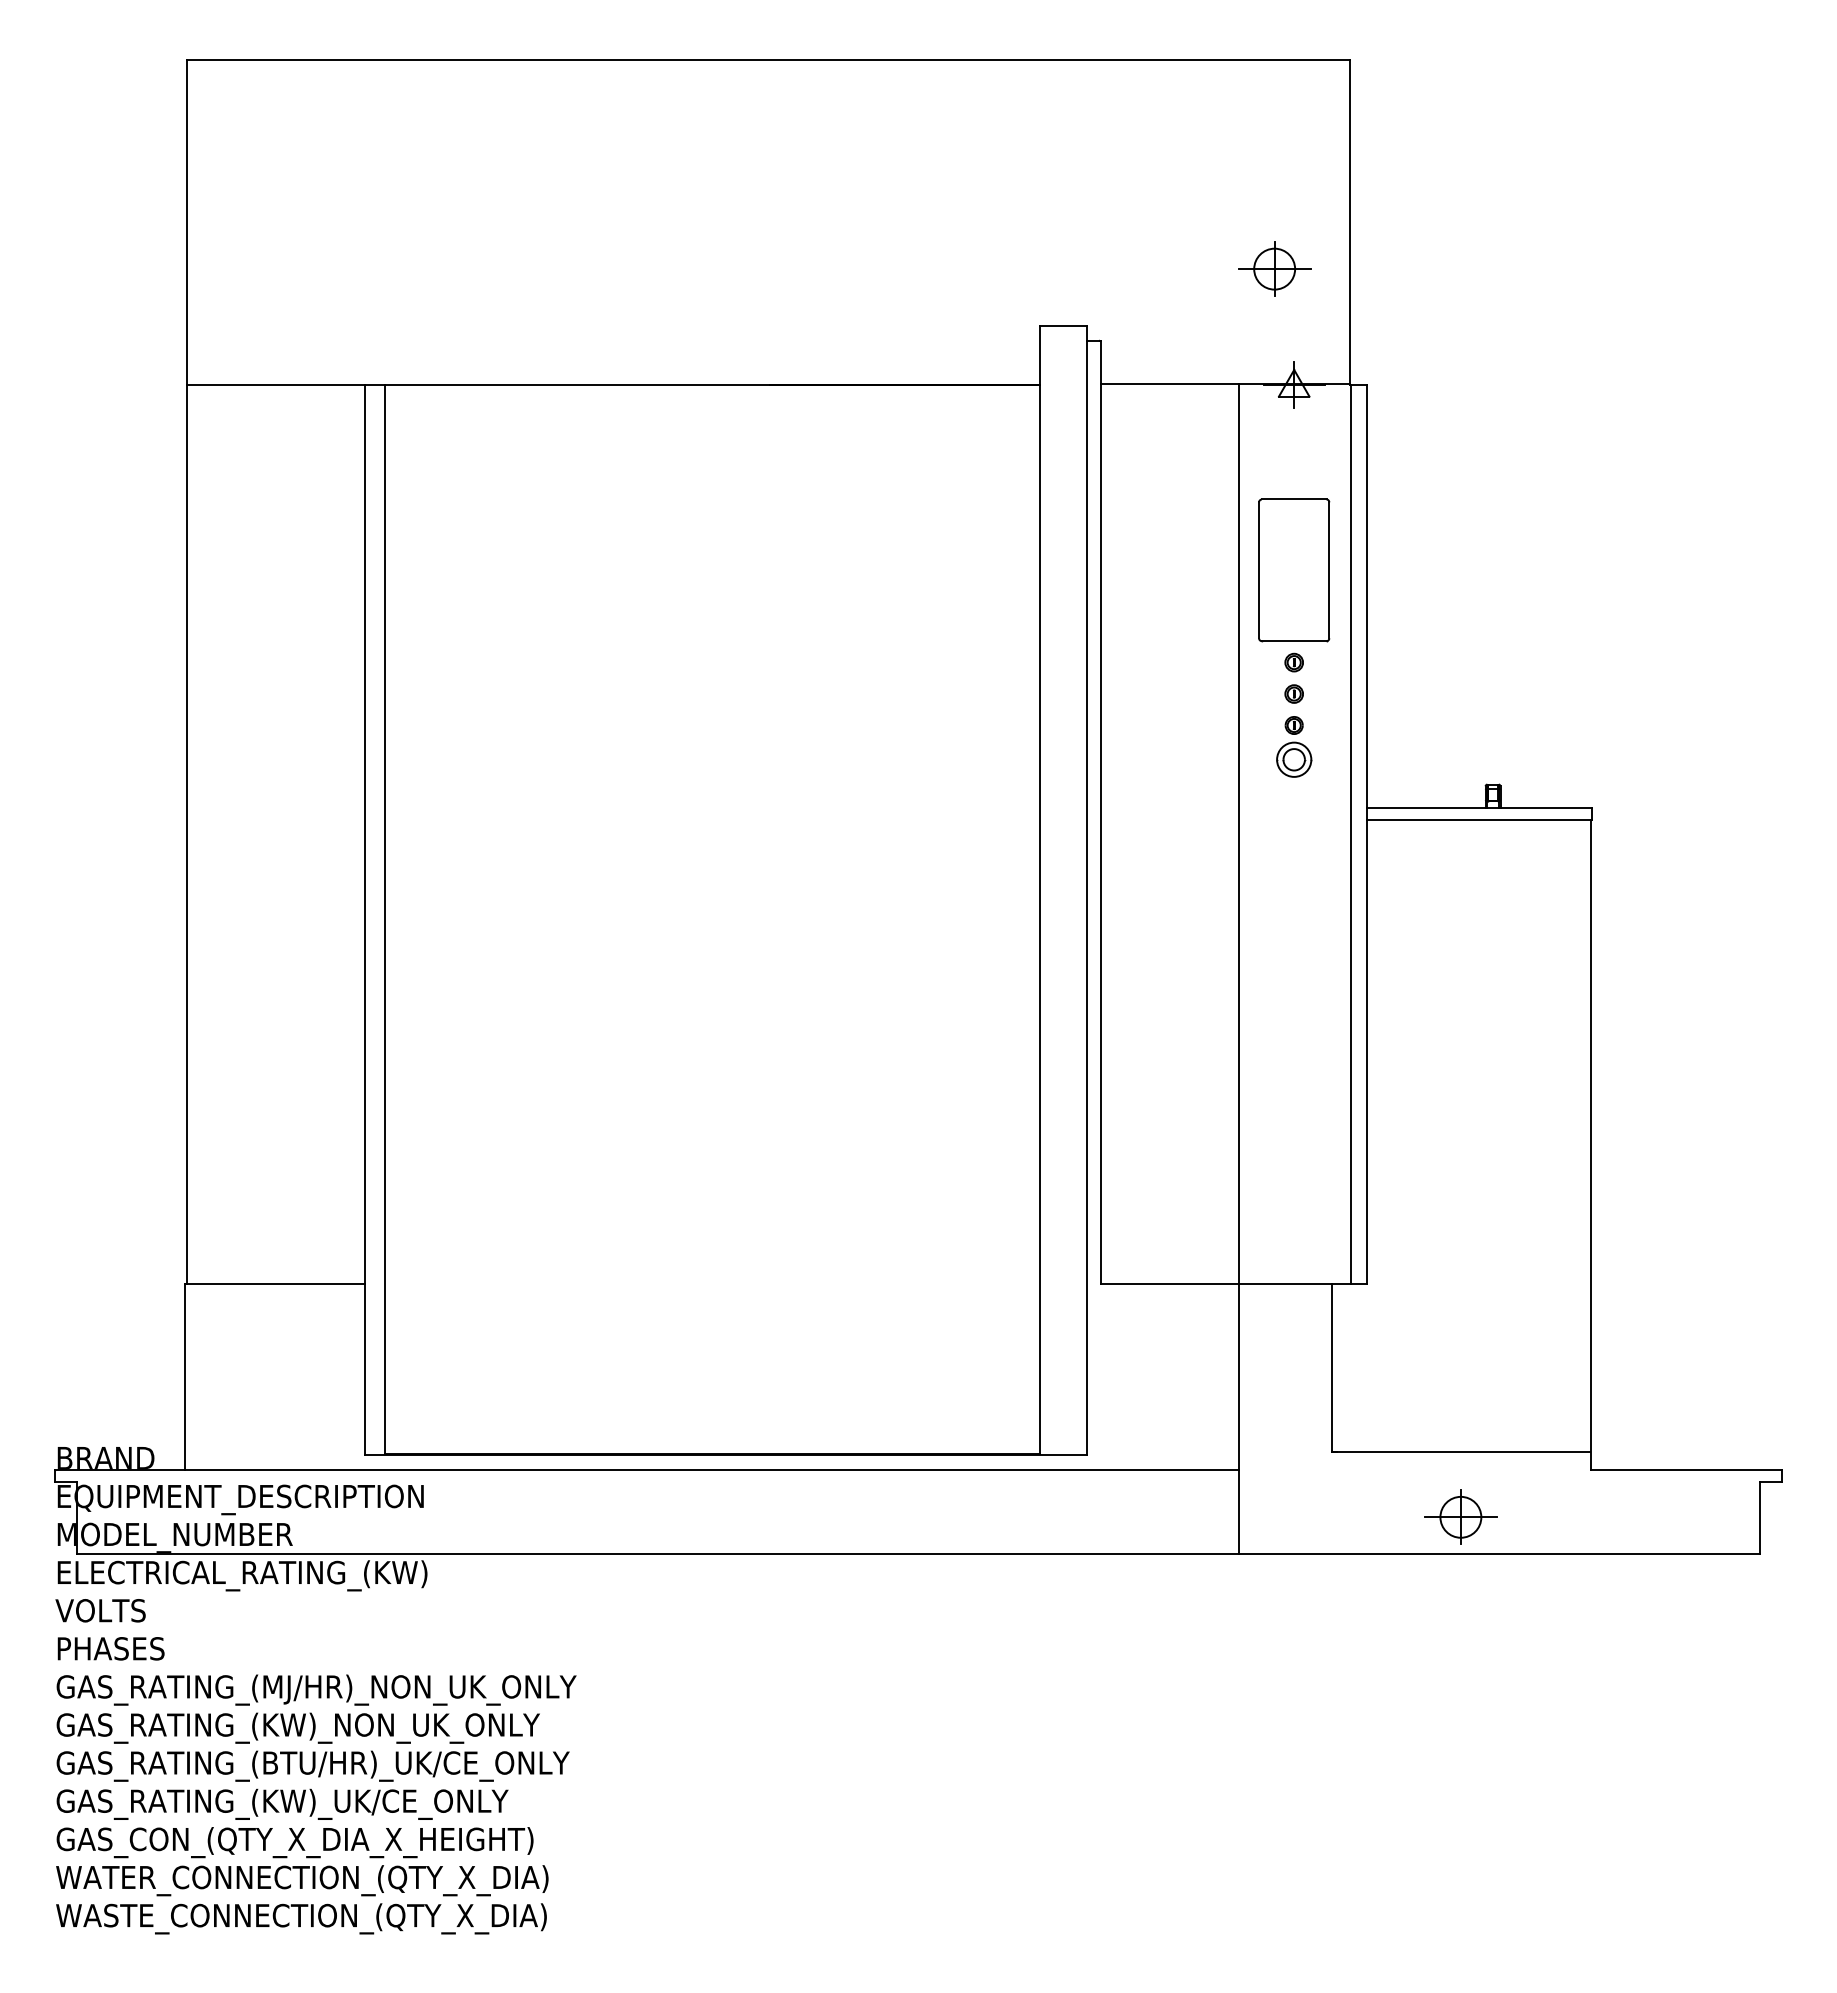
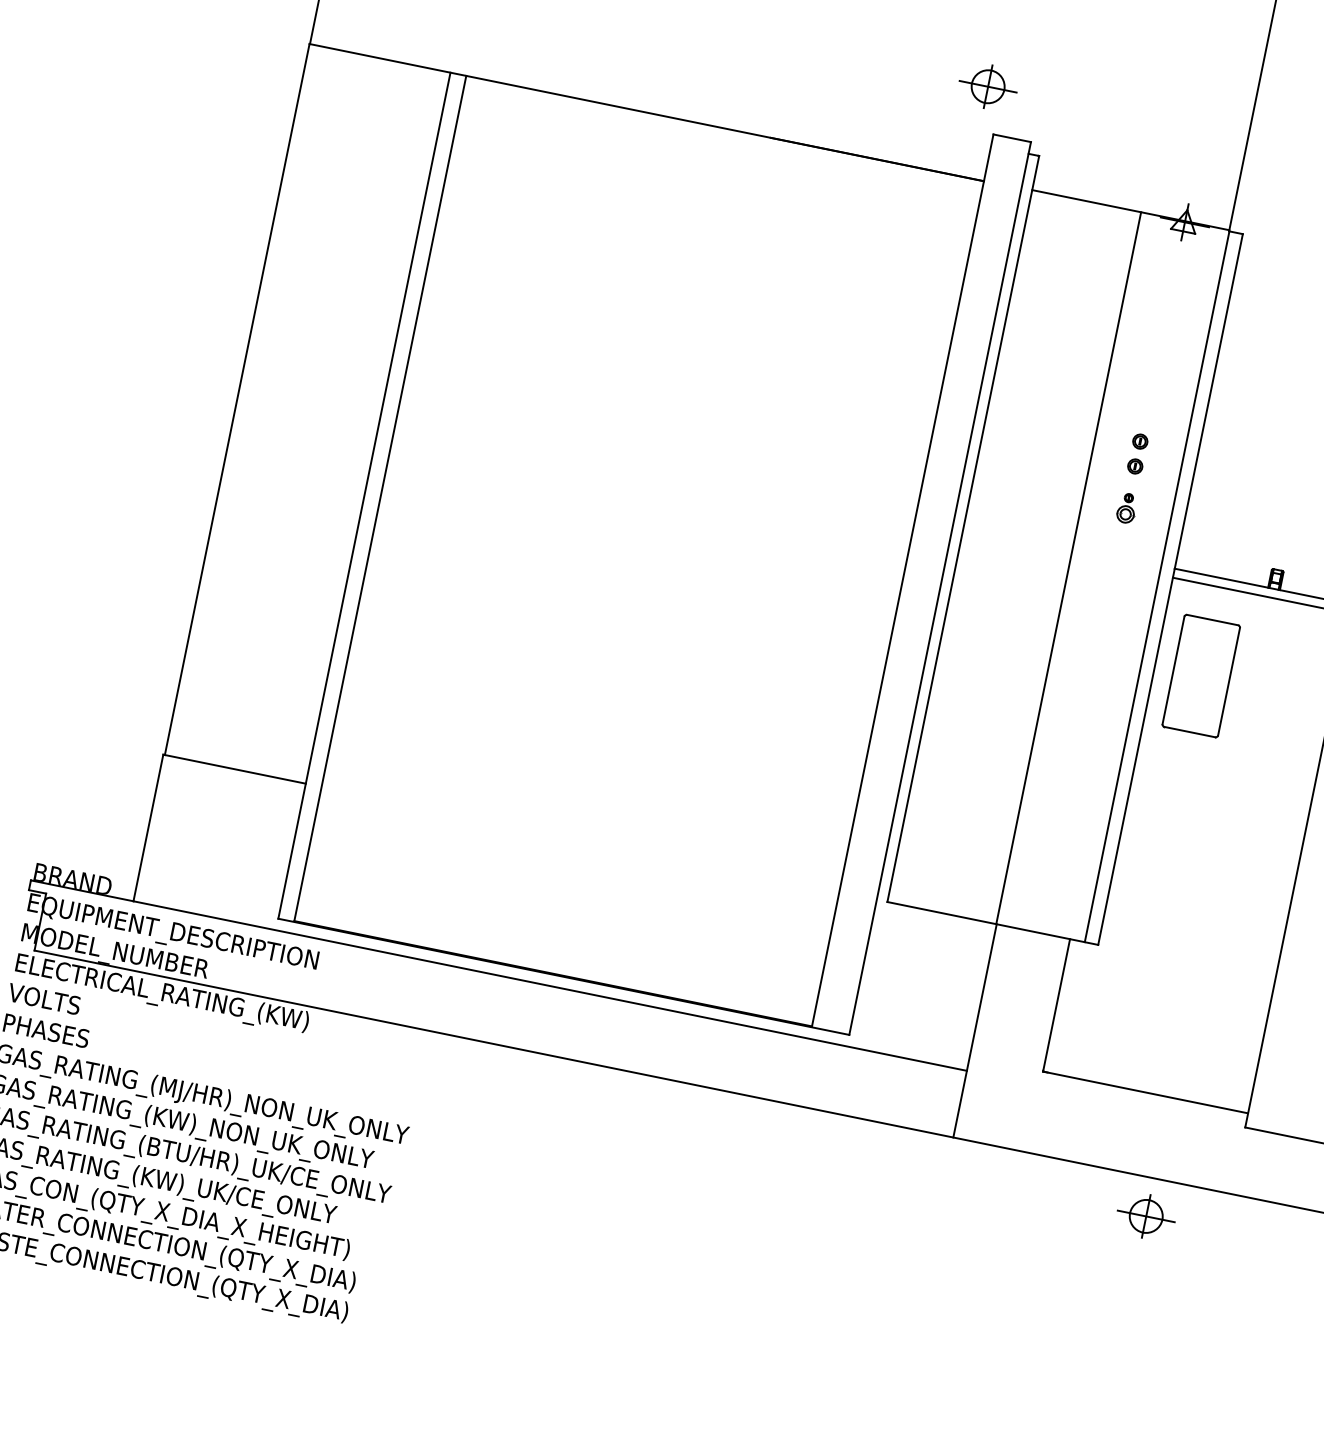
part: (1274, 268) -> (988, 86), moved
part: (1294, 570) -> (1201, 676), moved
part: (1294, 746) -> (1127, 507), size x0.6
part: (1460, 1516) -> (1146, 1215), moved

